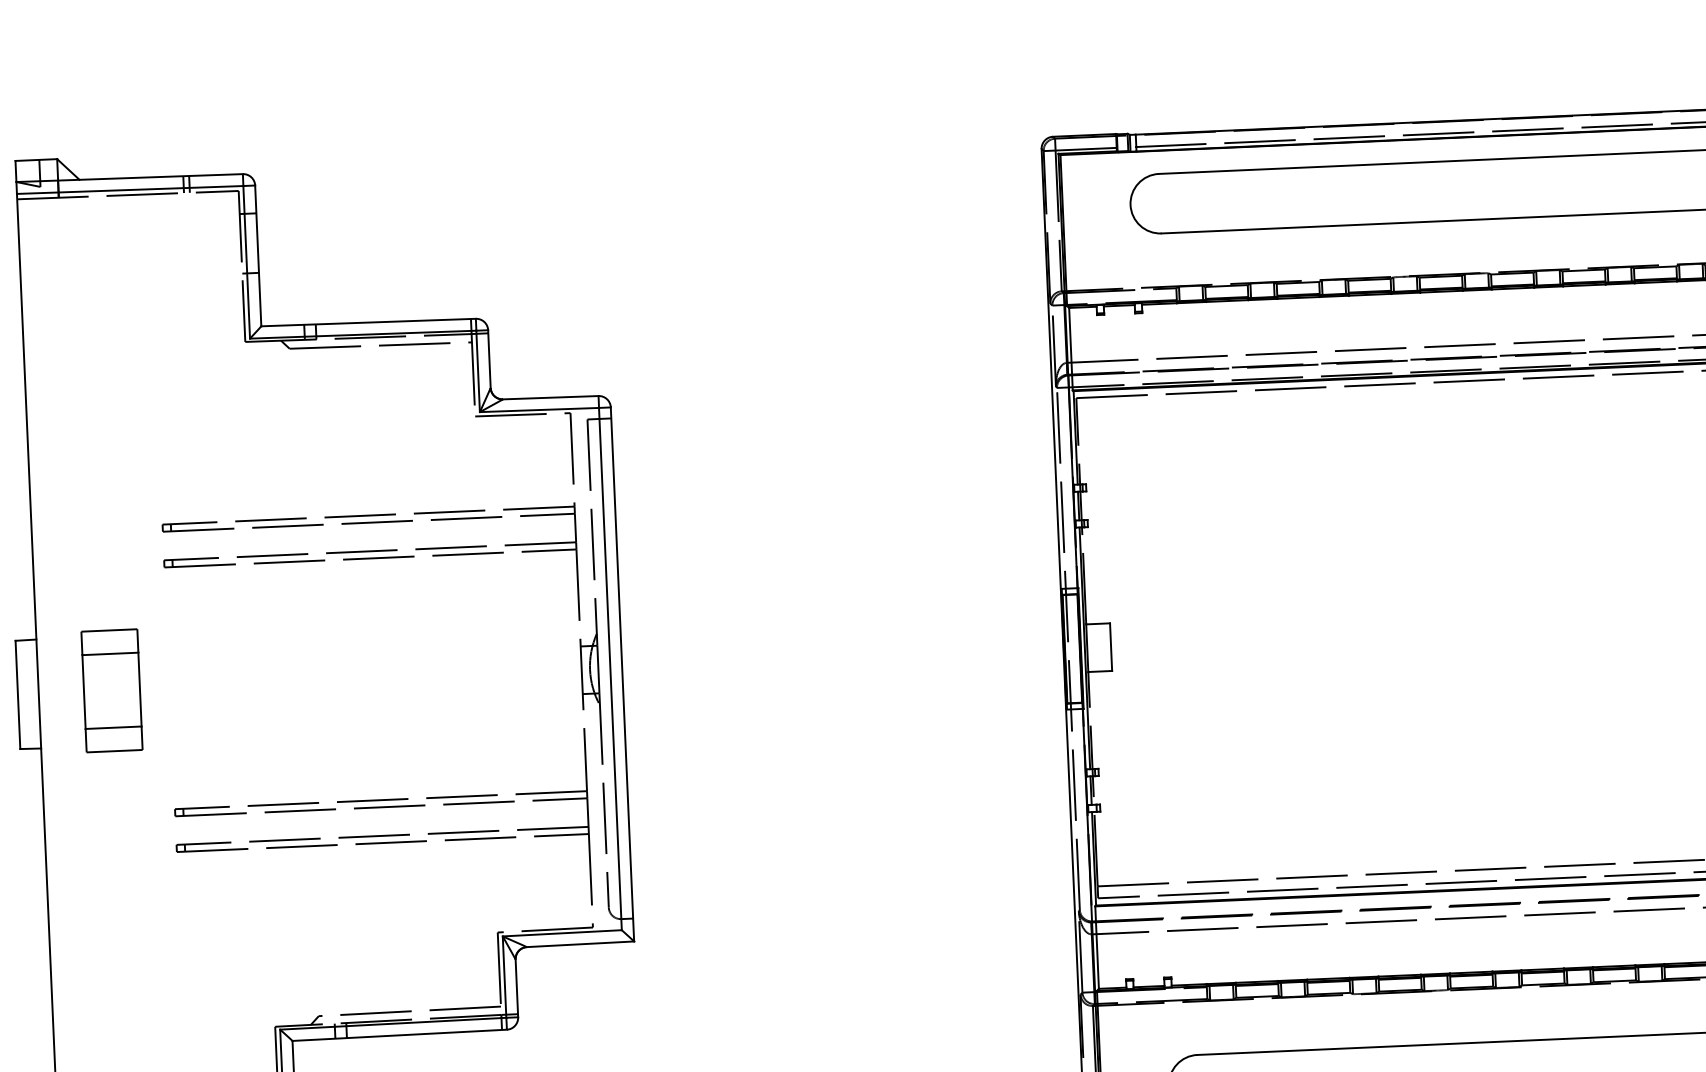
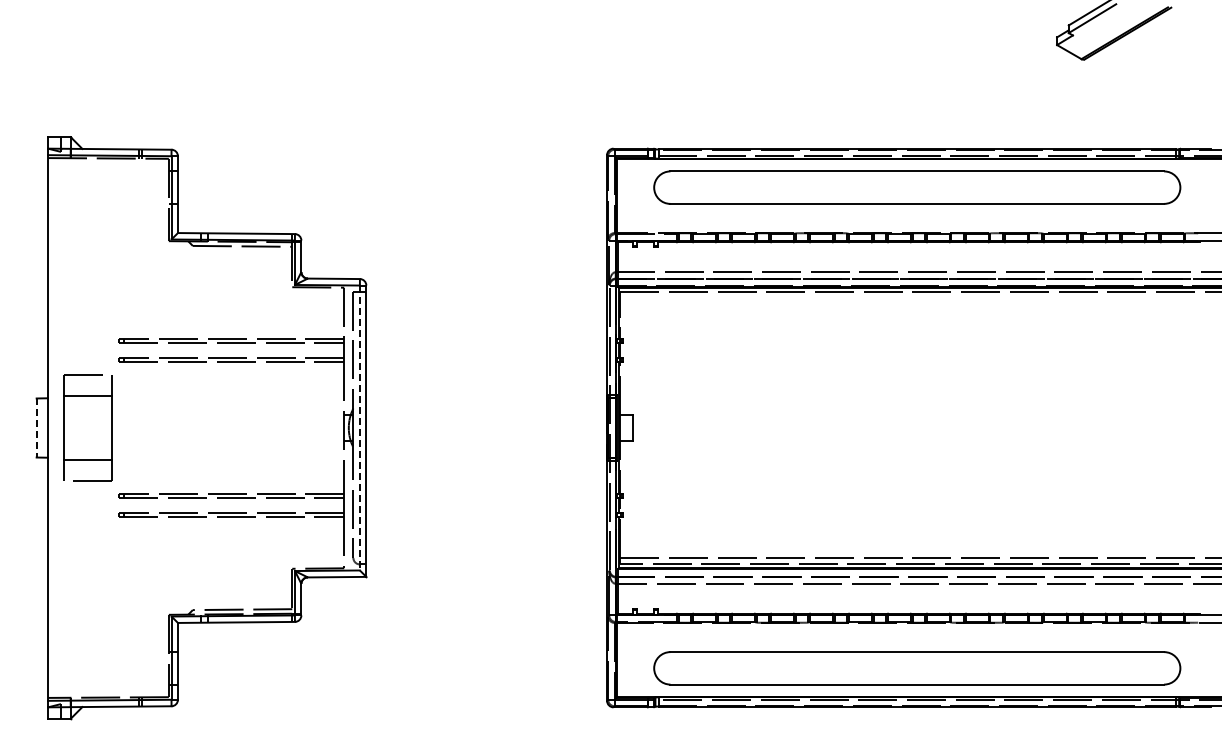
line: (609, 670) -> (359, 428), solid -> dashed
part: (111, 689) -> (87, 427), size x1.6
line: (17, 695) -> (36, 428), solid -> dashed

